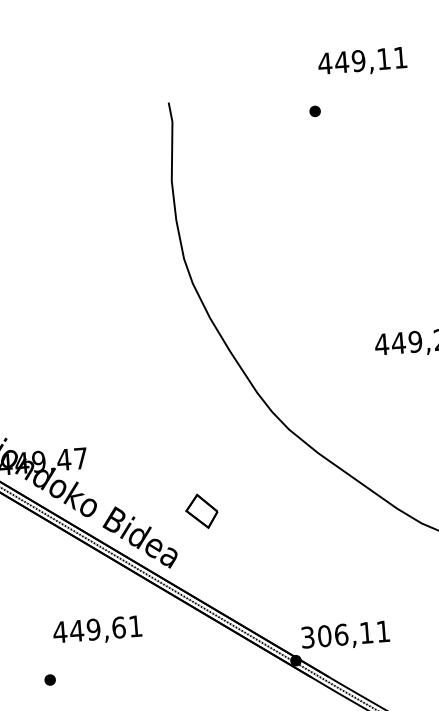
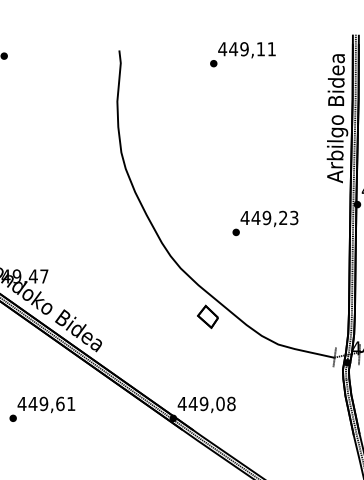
text: (361, 62) -> (246, 50), moved
part: (368, 367) -> (235, 232), added
part: (201, 510) -> (207, 316), moved
text: (97, 630) -> (46, 404), moved
text: (345, 633) -> (206, 403), 306,11 -> 449,08

